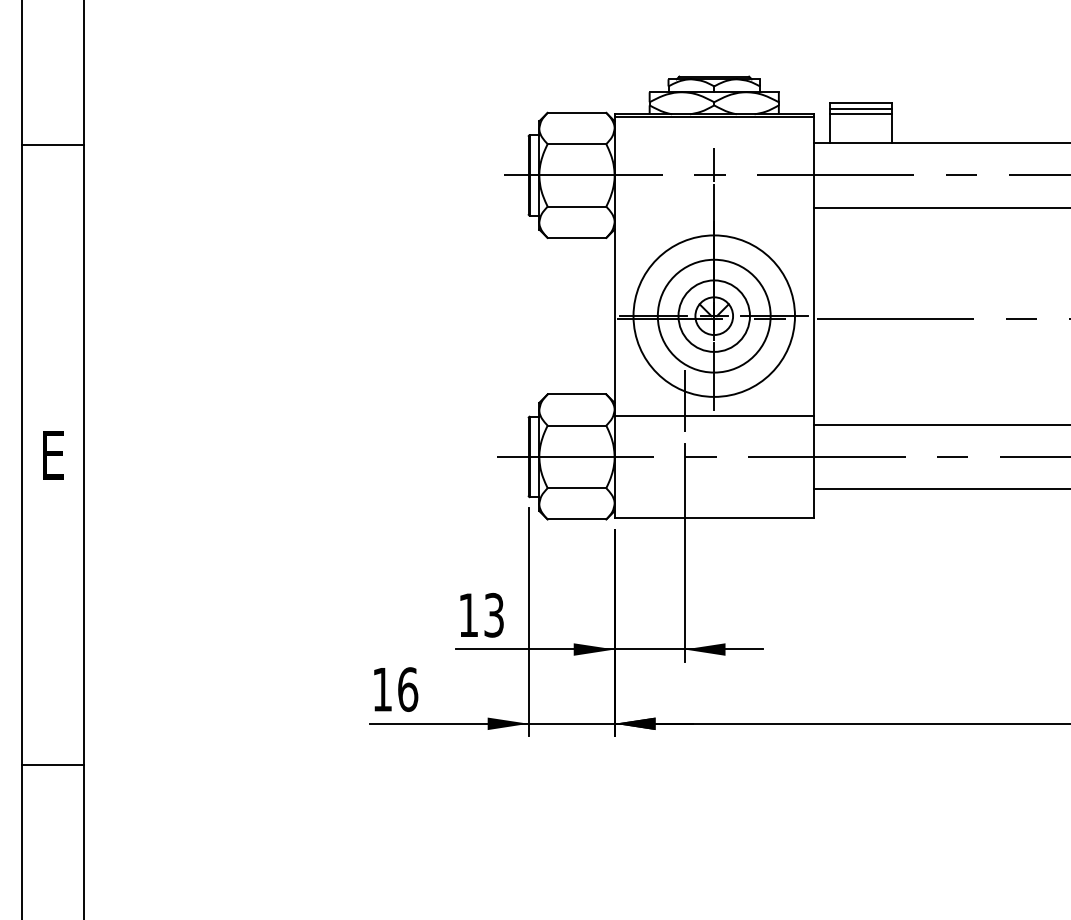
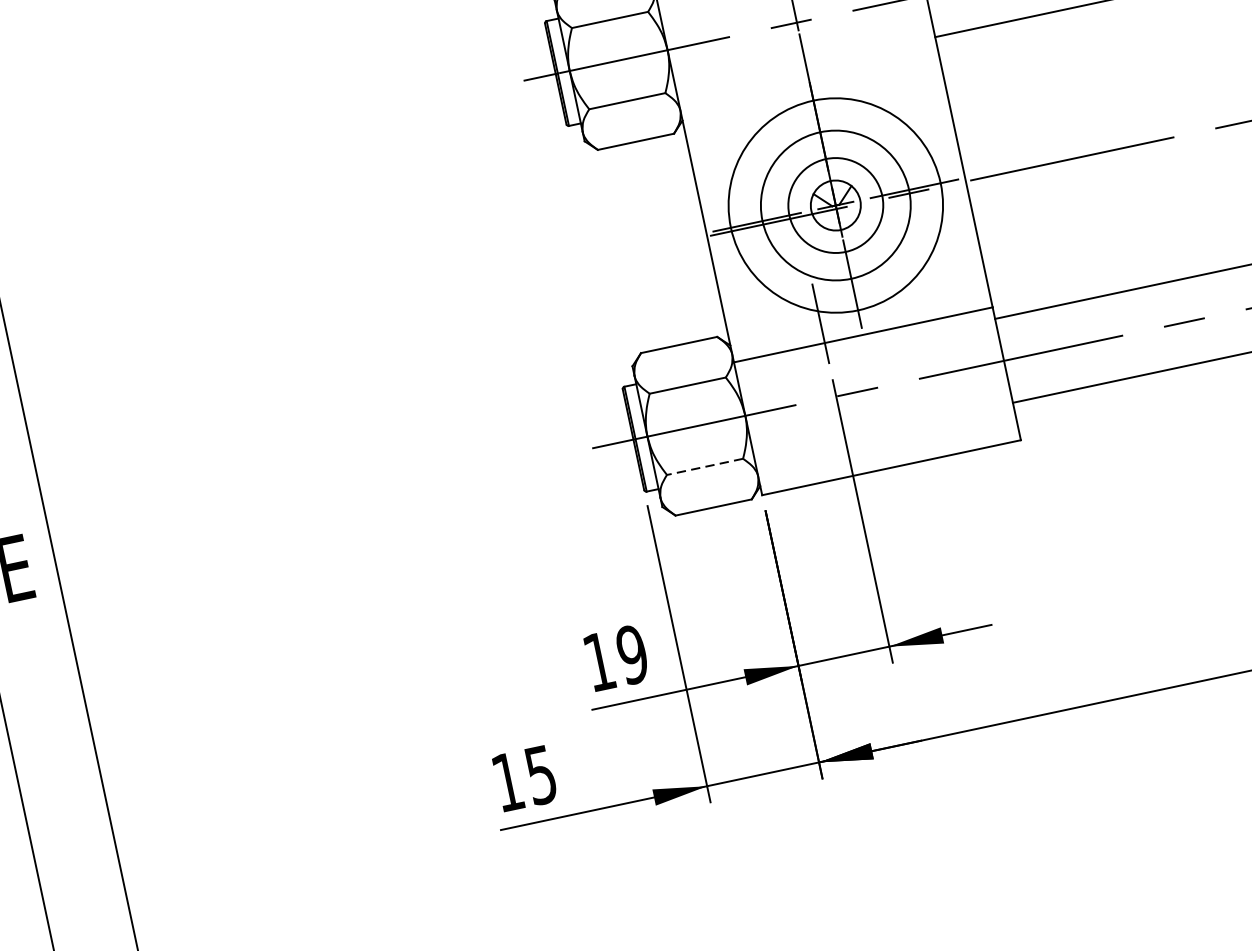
line: (576, 488) -> (704, 467), solid -> dashed
text: (494, 615) -> (633, 654), 13 -> 19
text: (408, 689) -> (541, 774), 16 -> 15

